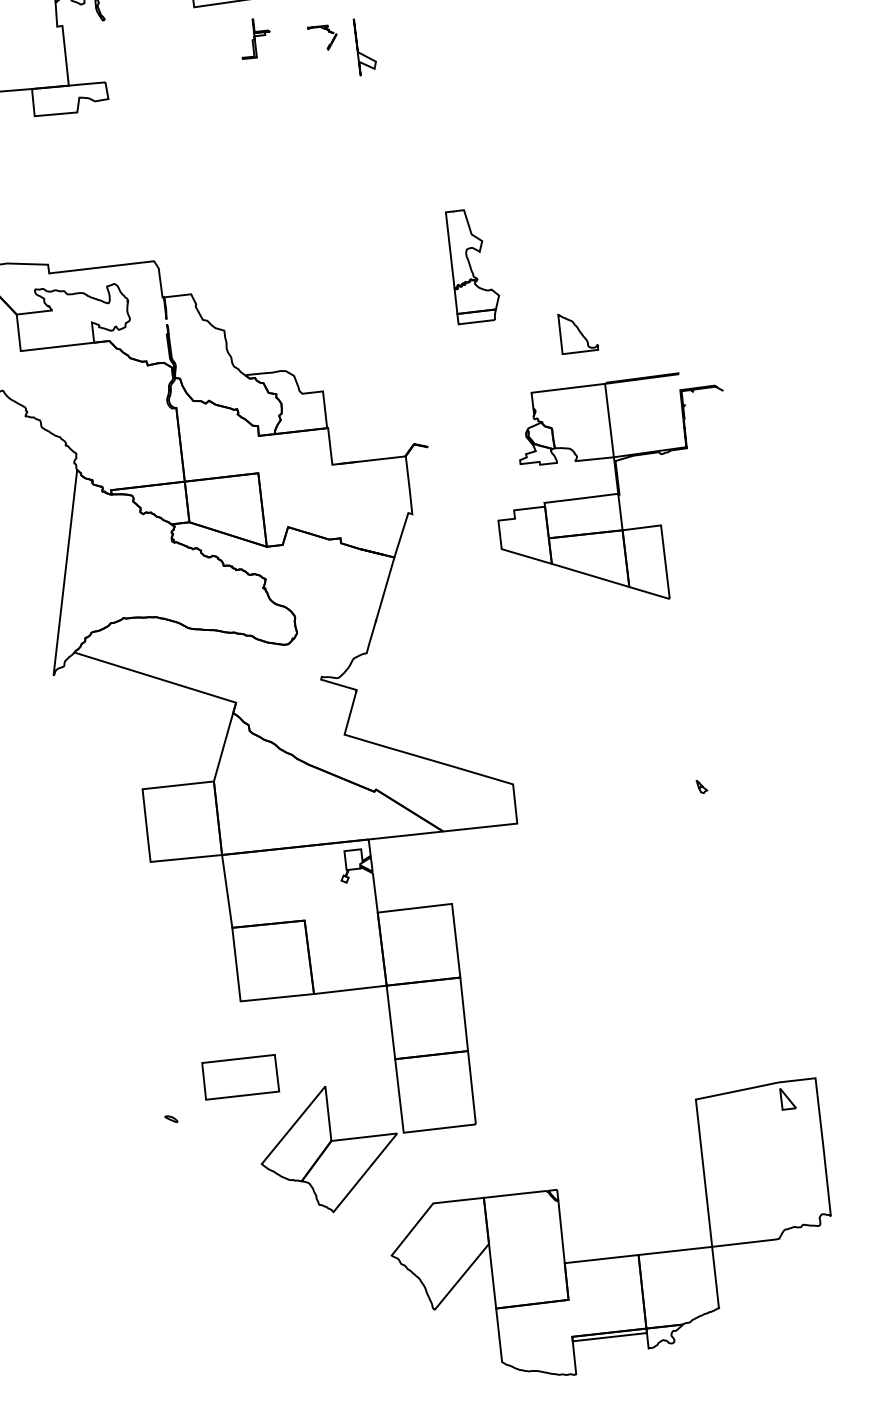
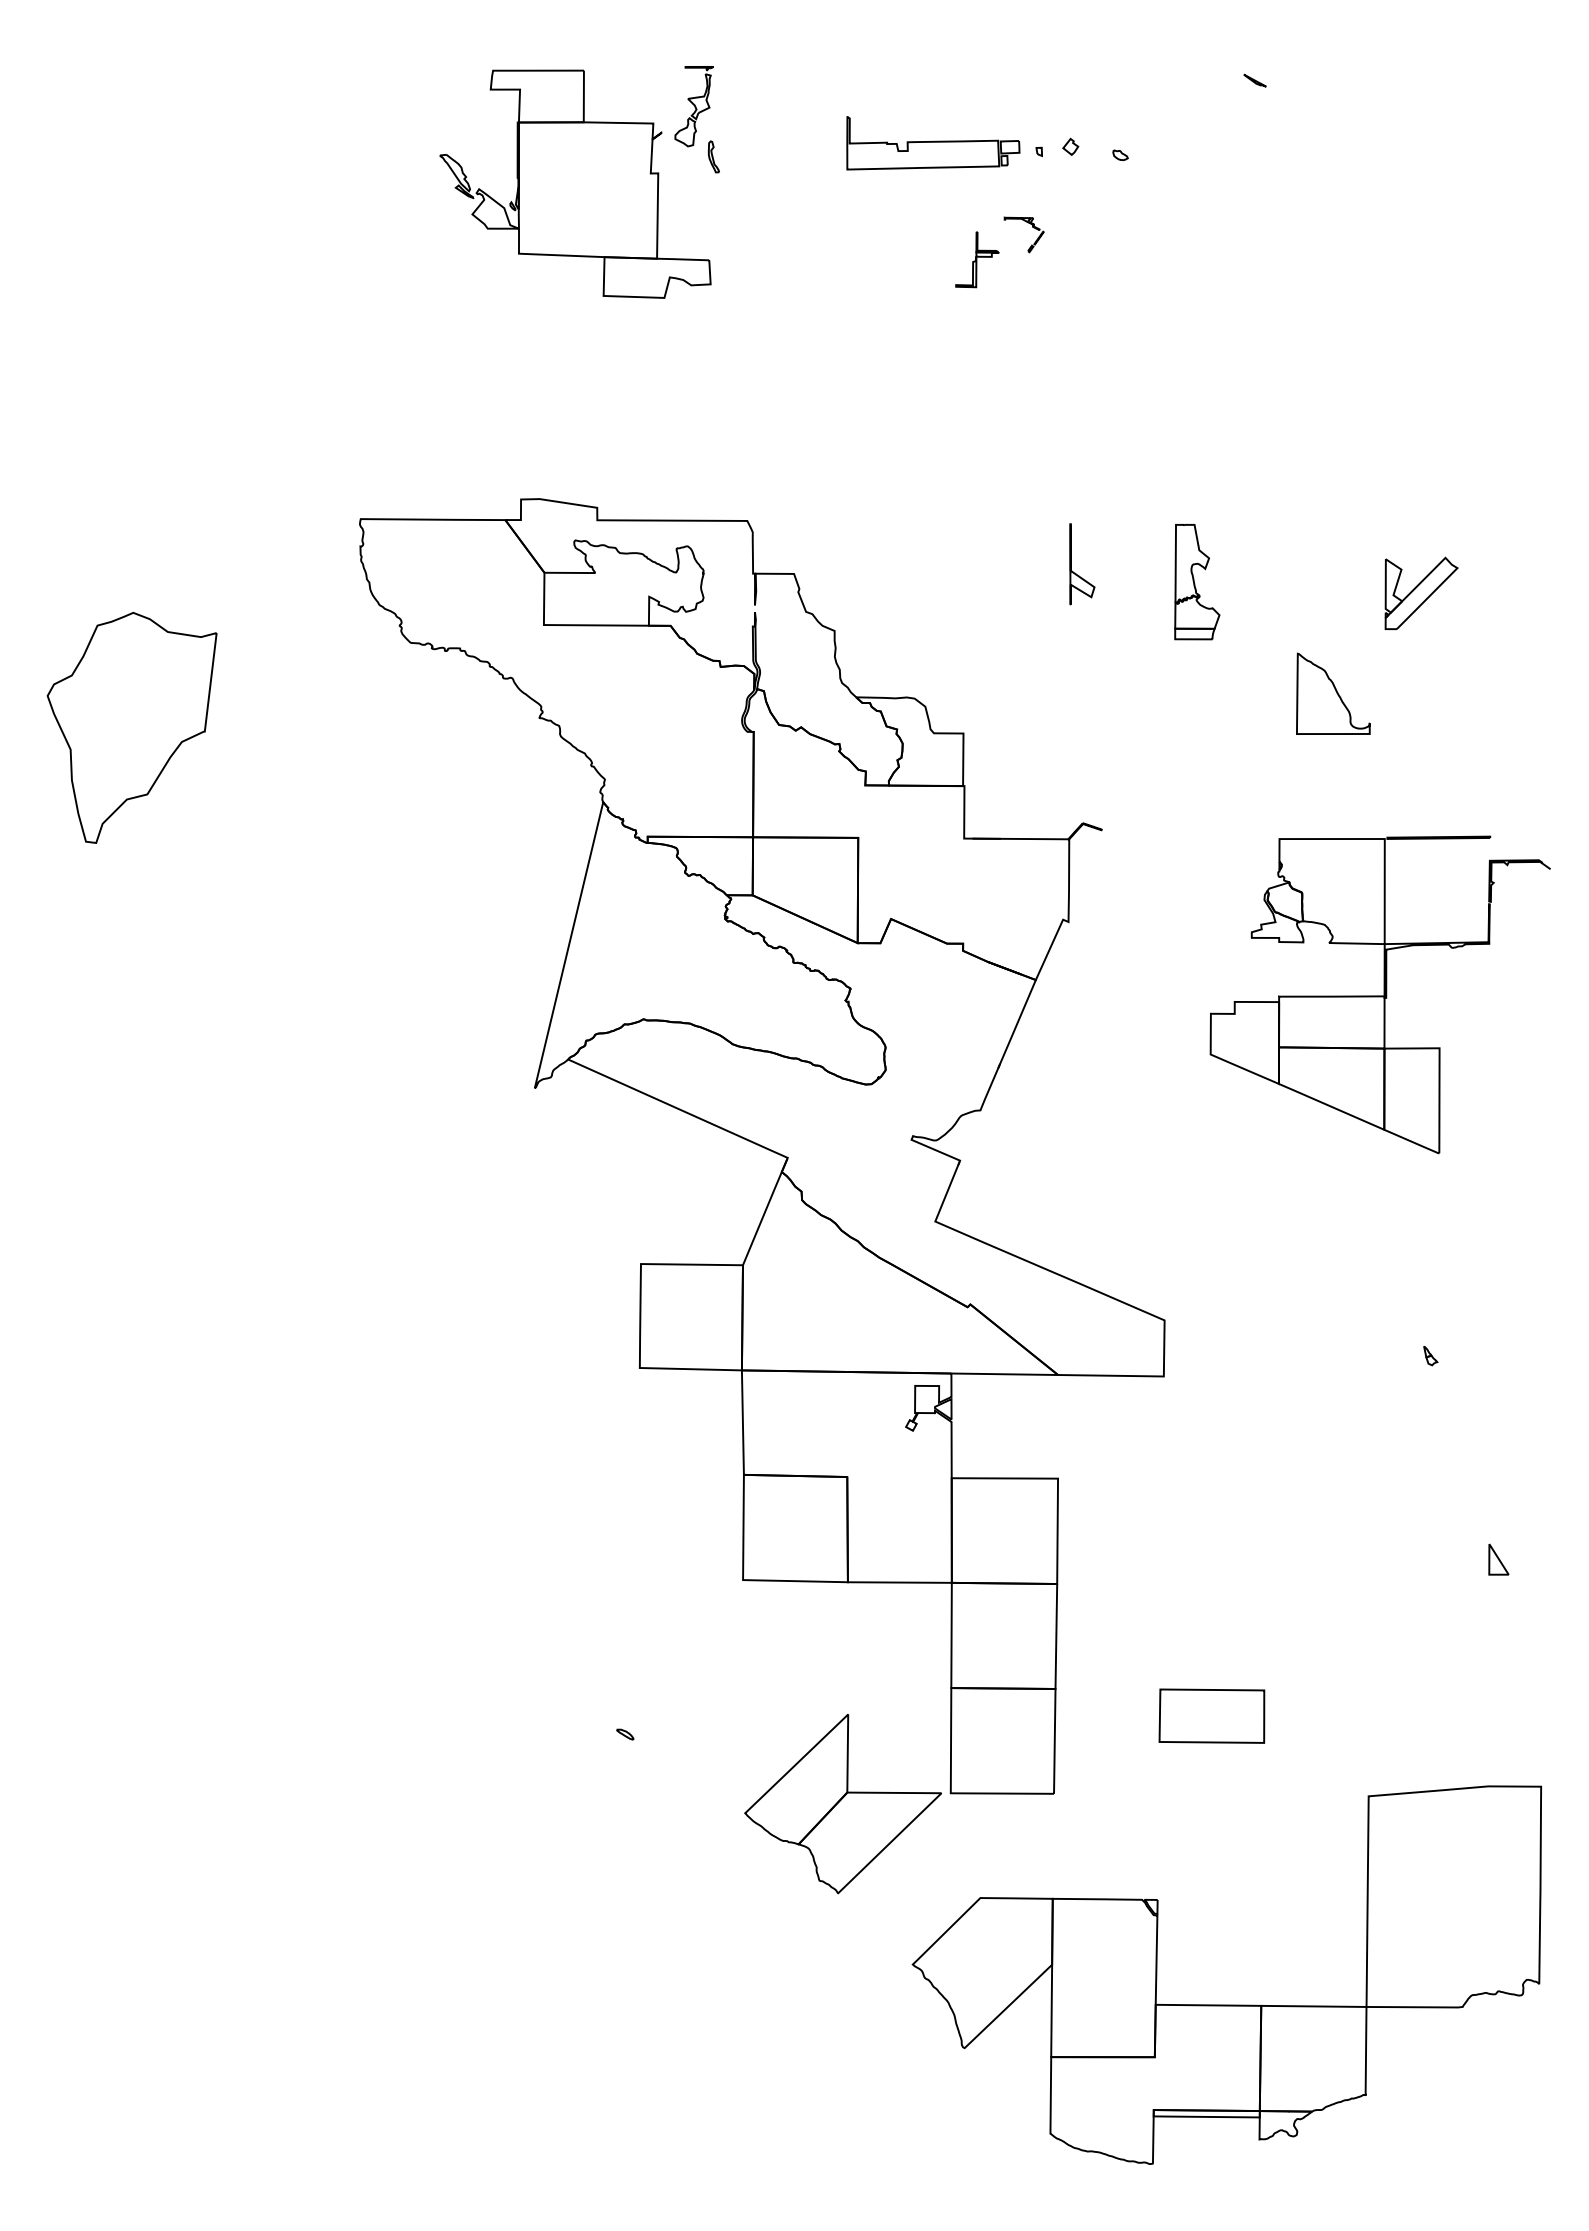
part: (255, 38) -> (977, 259), moved
part: (361, 52) -> (1075, 572), moved
part: (631, 254) -> (1421, 593), added
part: (473, 266) -> (1197, 582), size x0.71
part: (578, 332) -> (1333, 693), size x1.43
part: (614, 492) -> (1379, 994), moved
part: (240, 1076) -> (1211, 1715), moved
part: (787, 1098) -> (1498, 1559), moved

